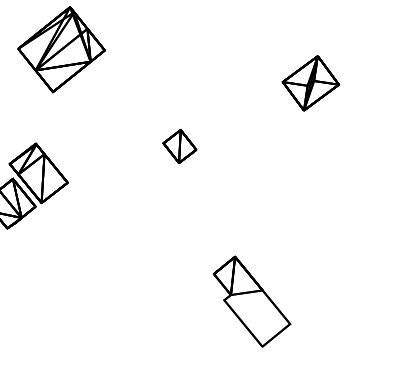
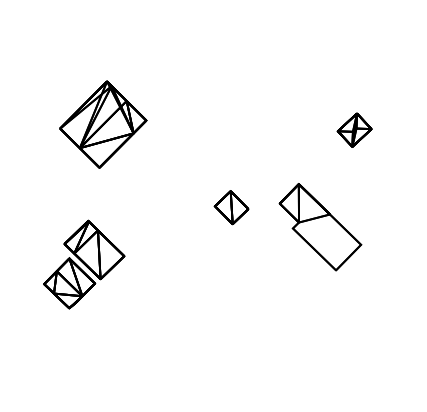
part: (310, 82) -> (354, 129), size x0.6
part: (251, 302) -> (320, 227), moved

